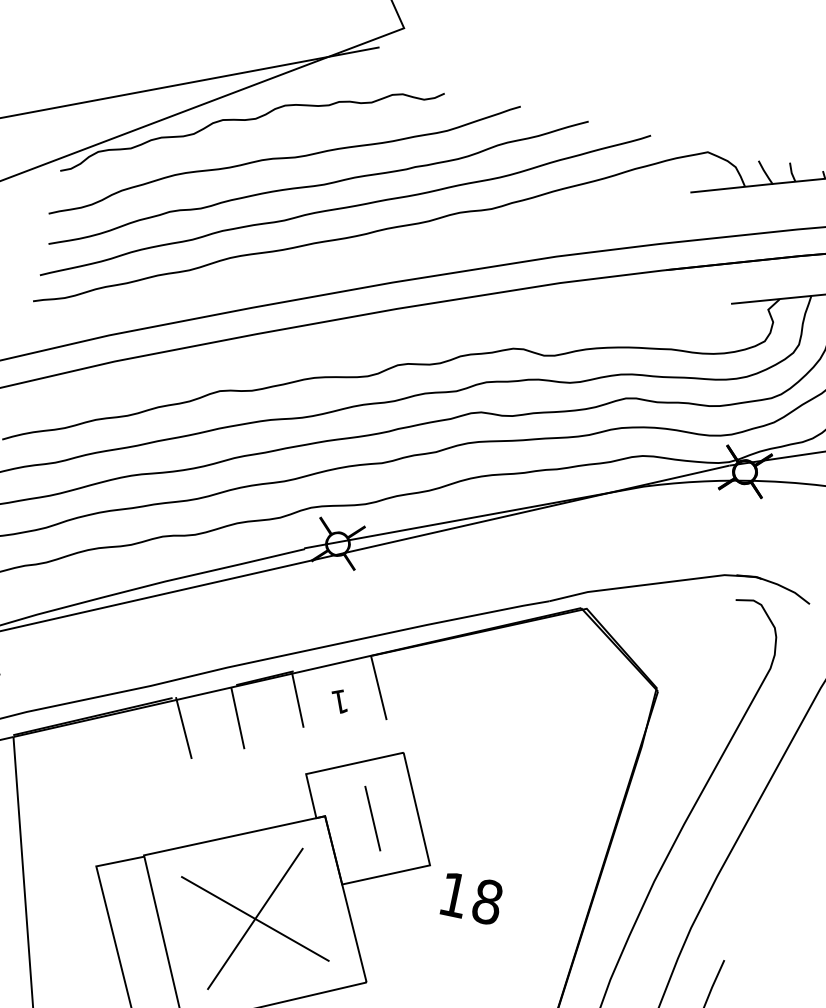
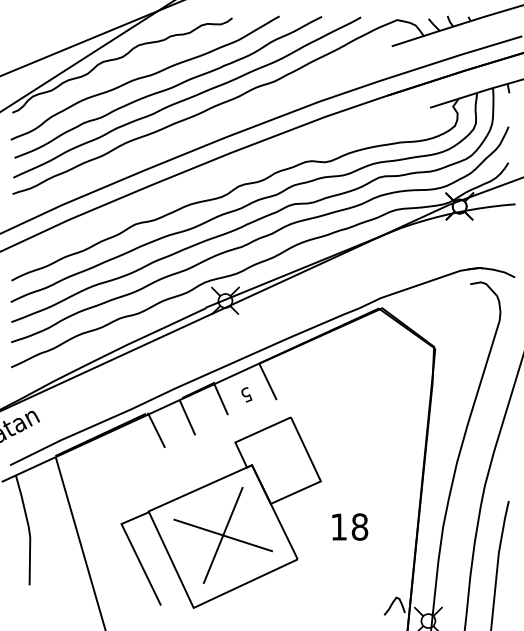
text: (340, 701) -> (246, 394), 1 -> 5
line: (372, 818) -> (280, 460), removed
text: (472, 897) -> (350, 526), moved

